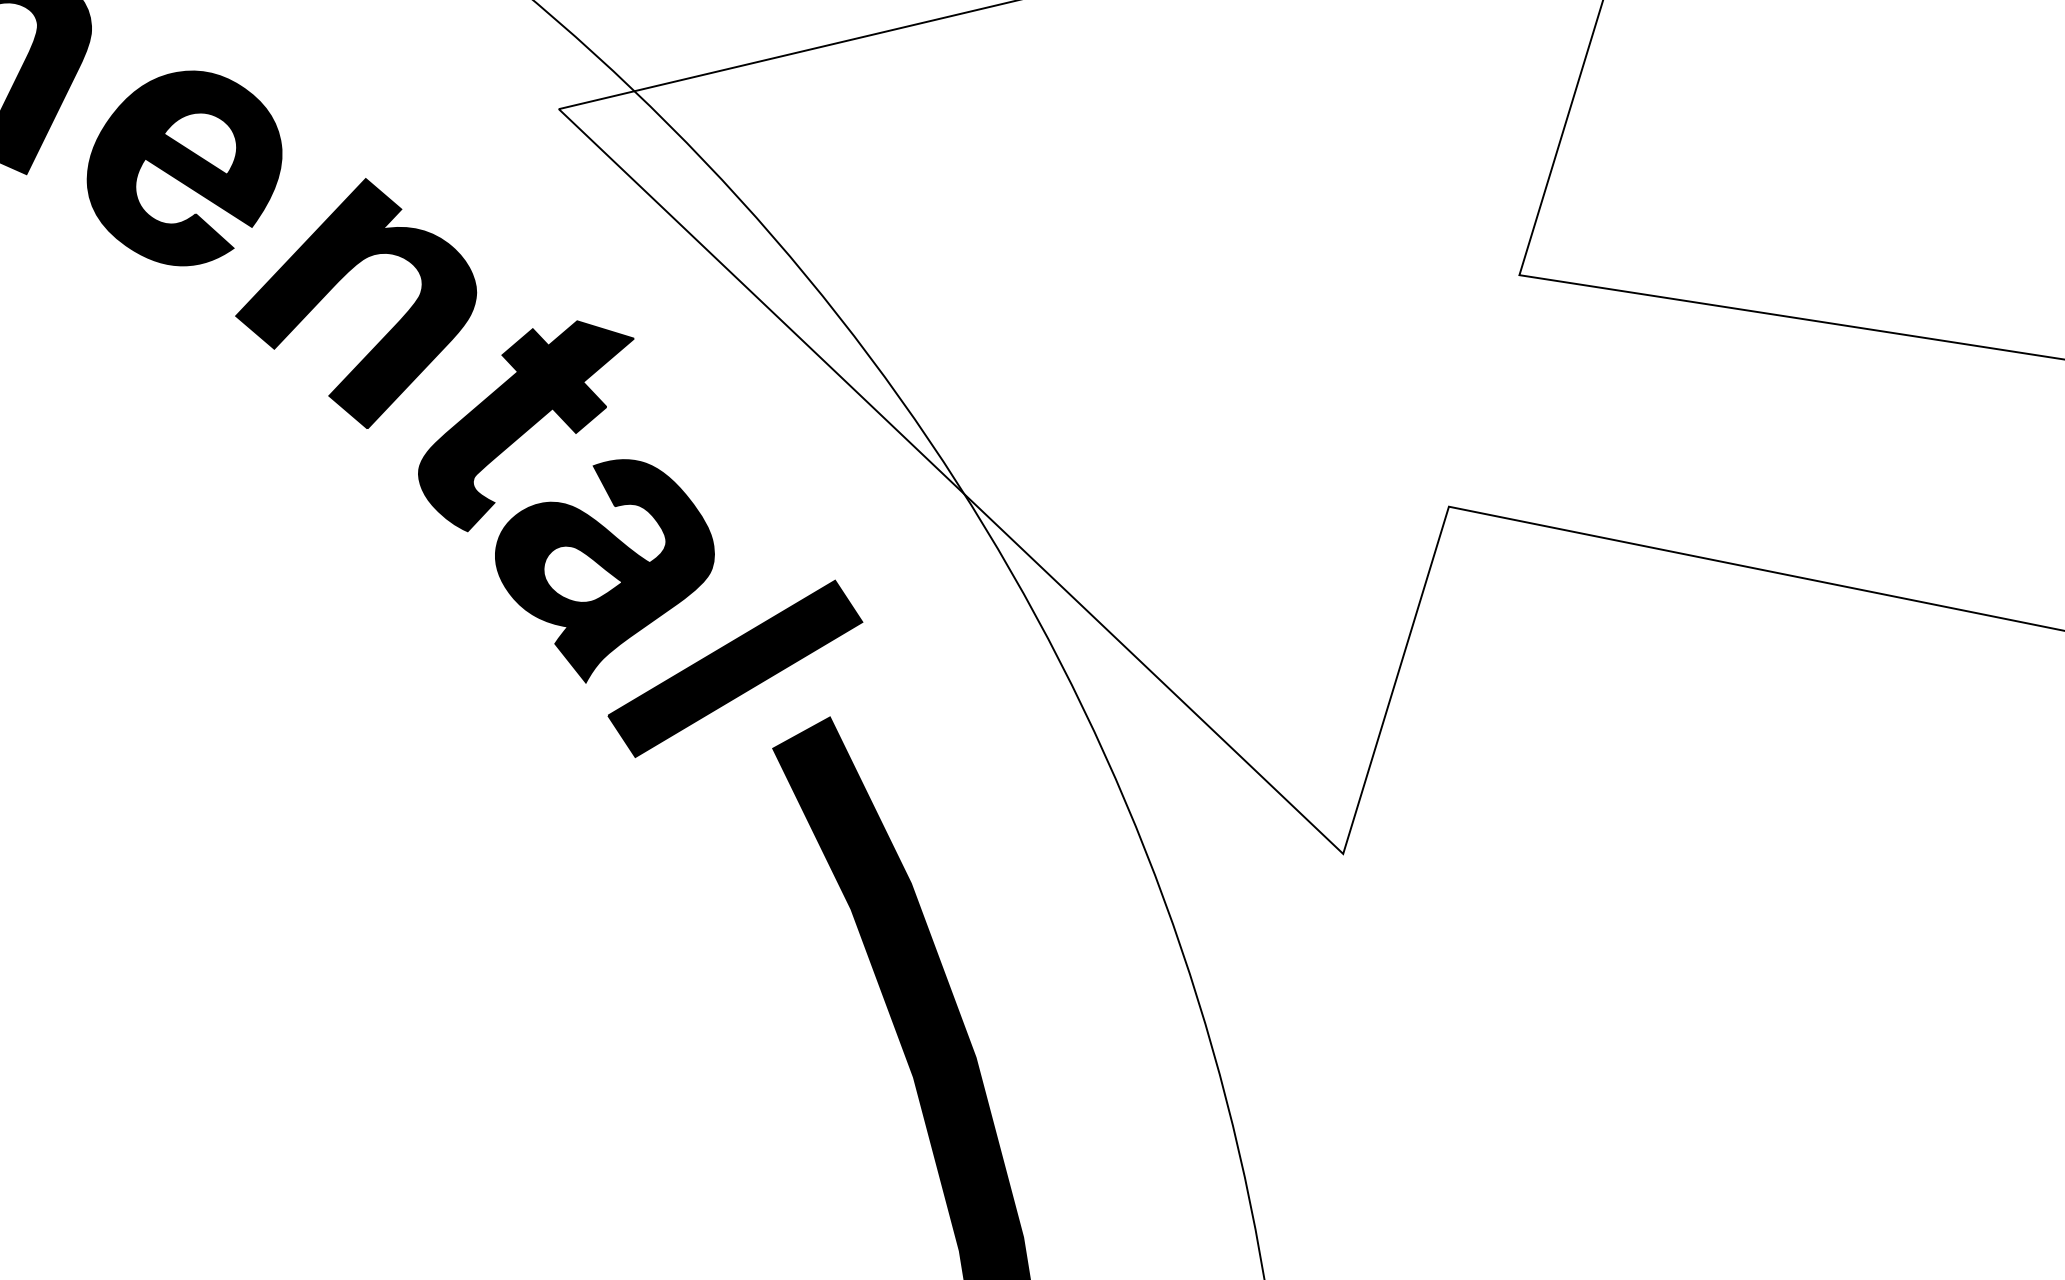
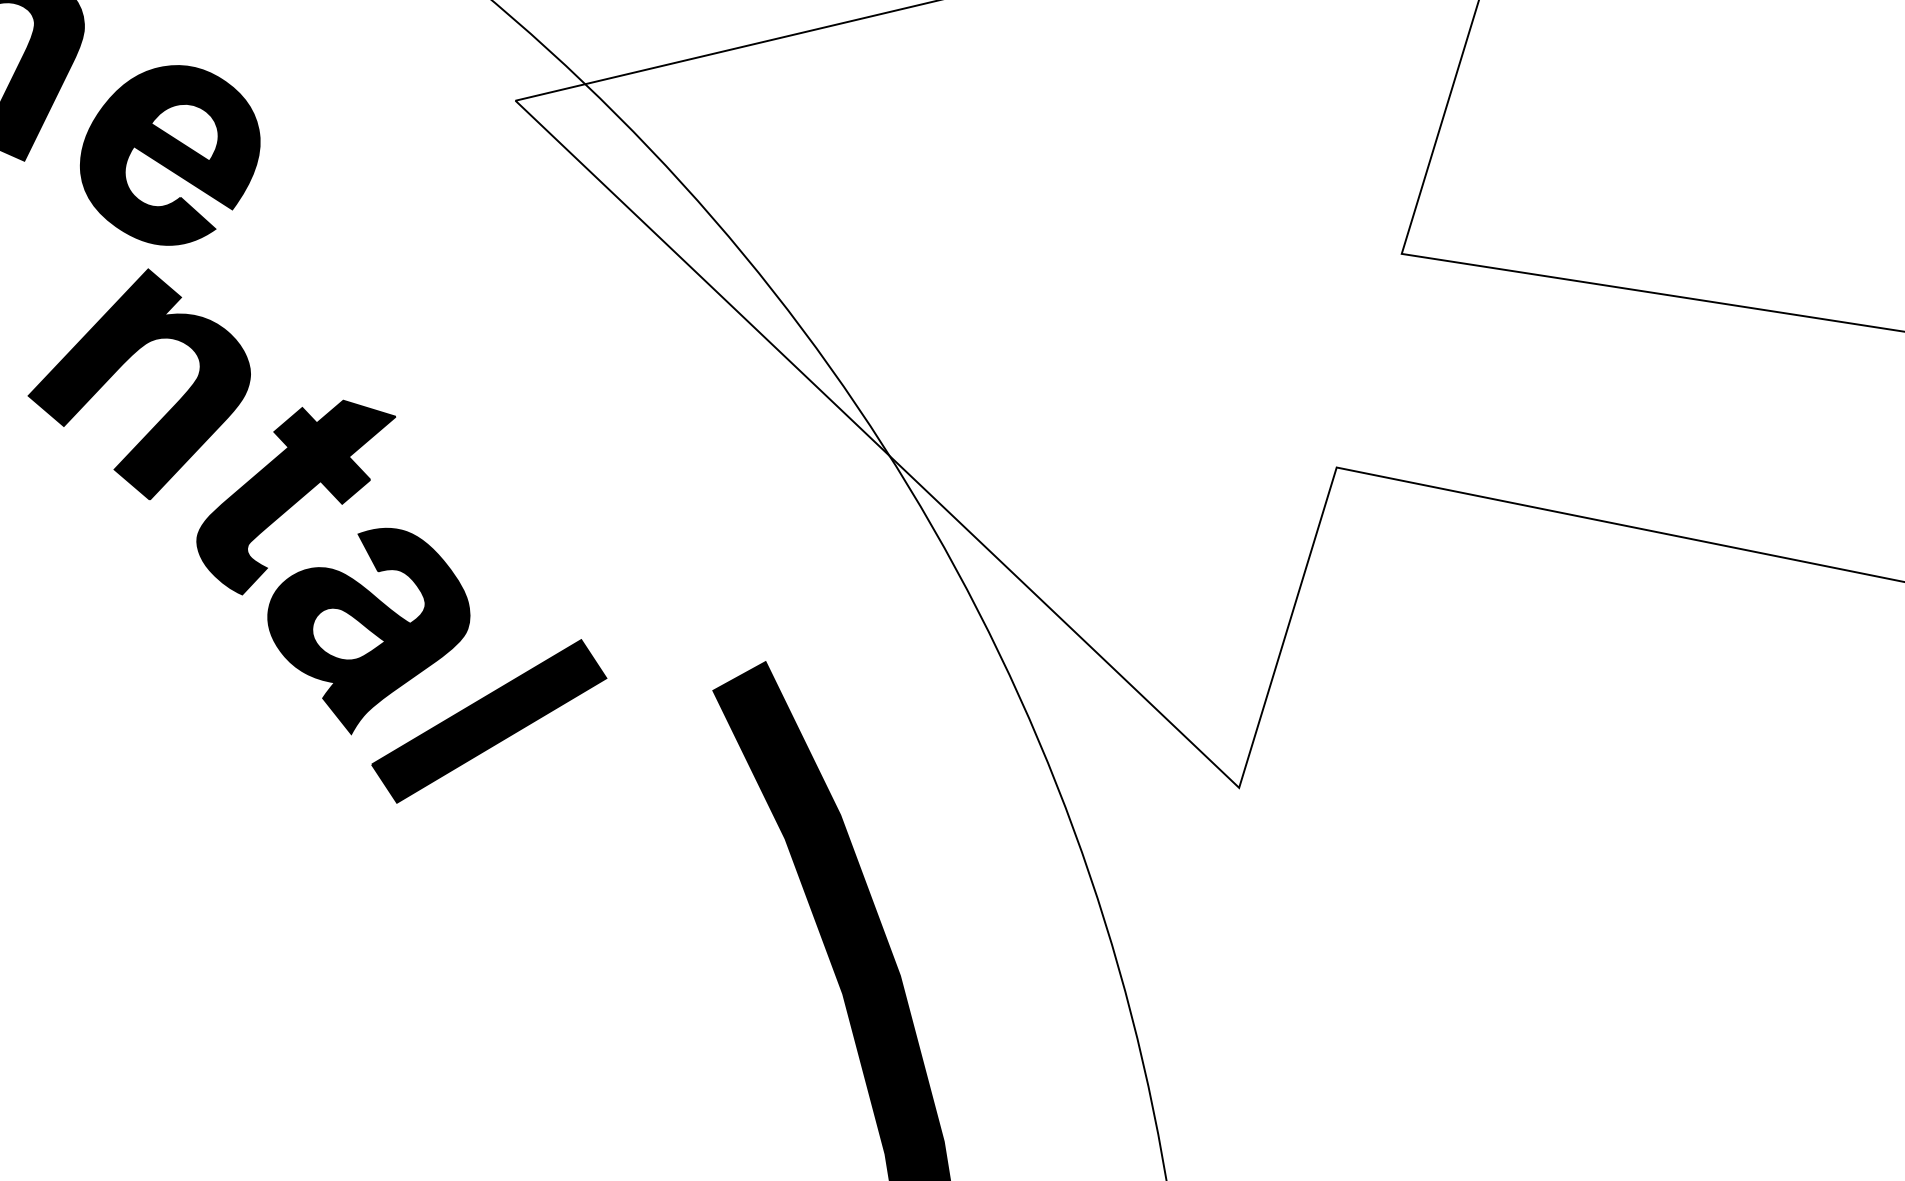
part: (549, 501) -> (317, 566), moved

